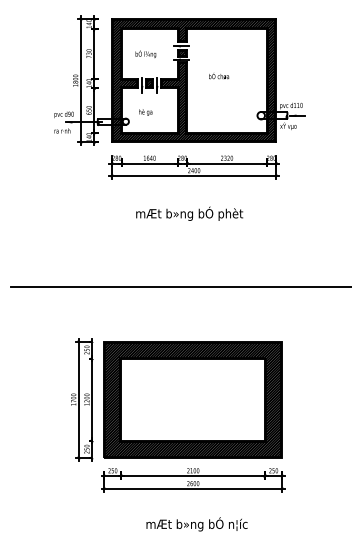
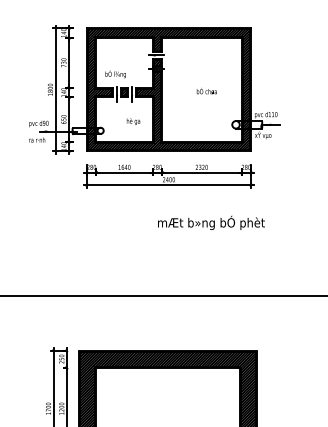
text: (145, 53) -> (115, 73), moved
text: (219, 76) -> (207, 91), moved
text: (145, 112) -> (133, 121), moved
text: (189, 213) -> (211, 222), moved

